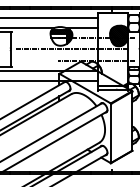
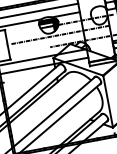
hatch: (119, 35) -> (99, 15), removed

